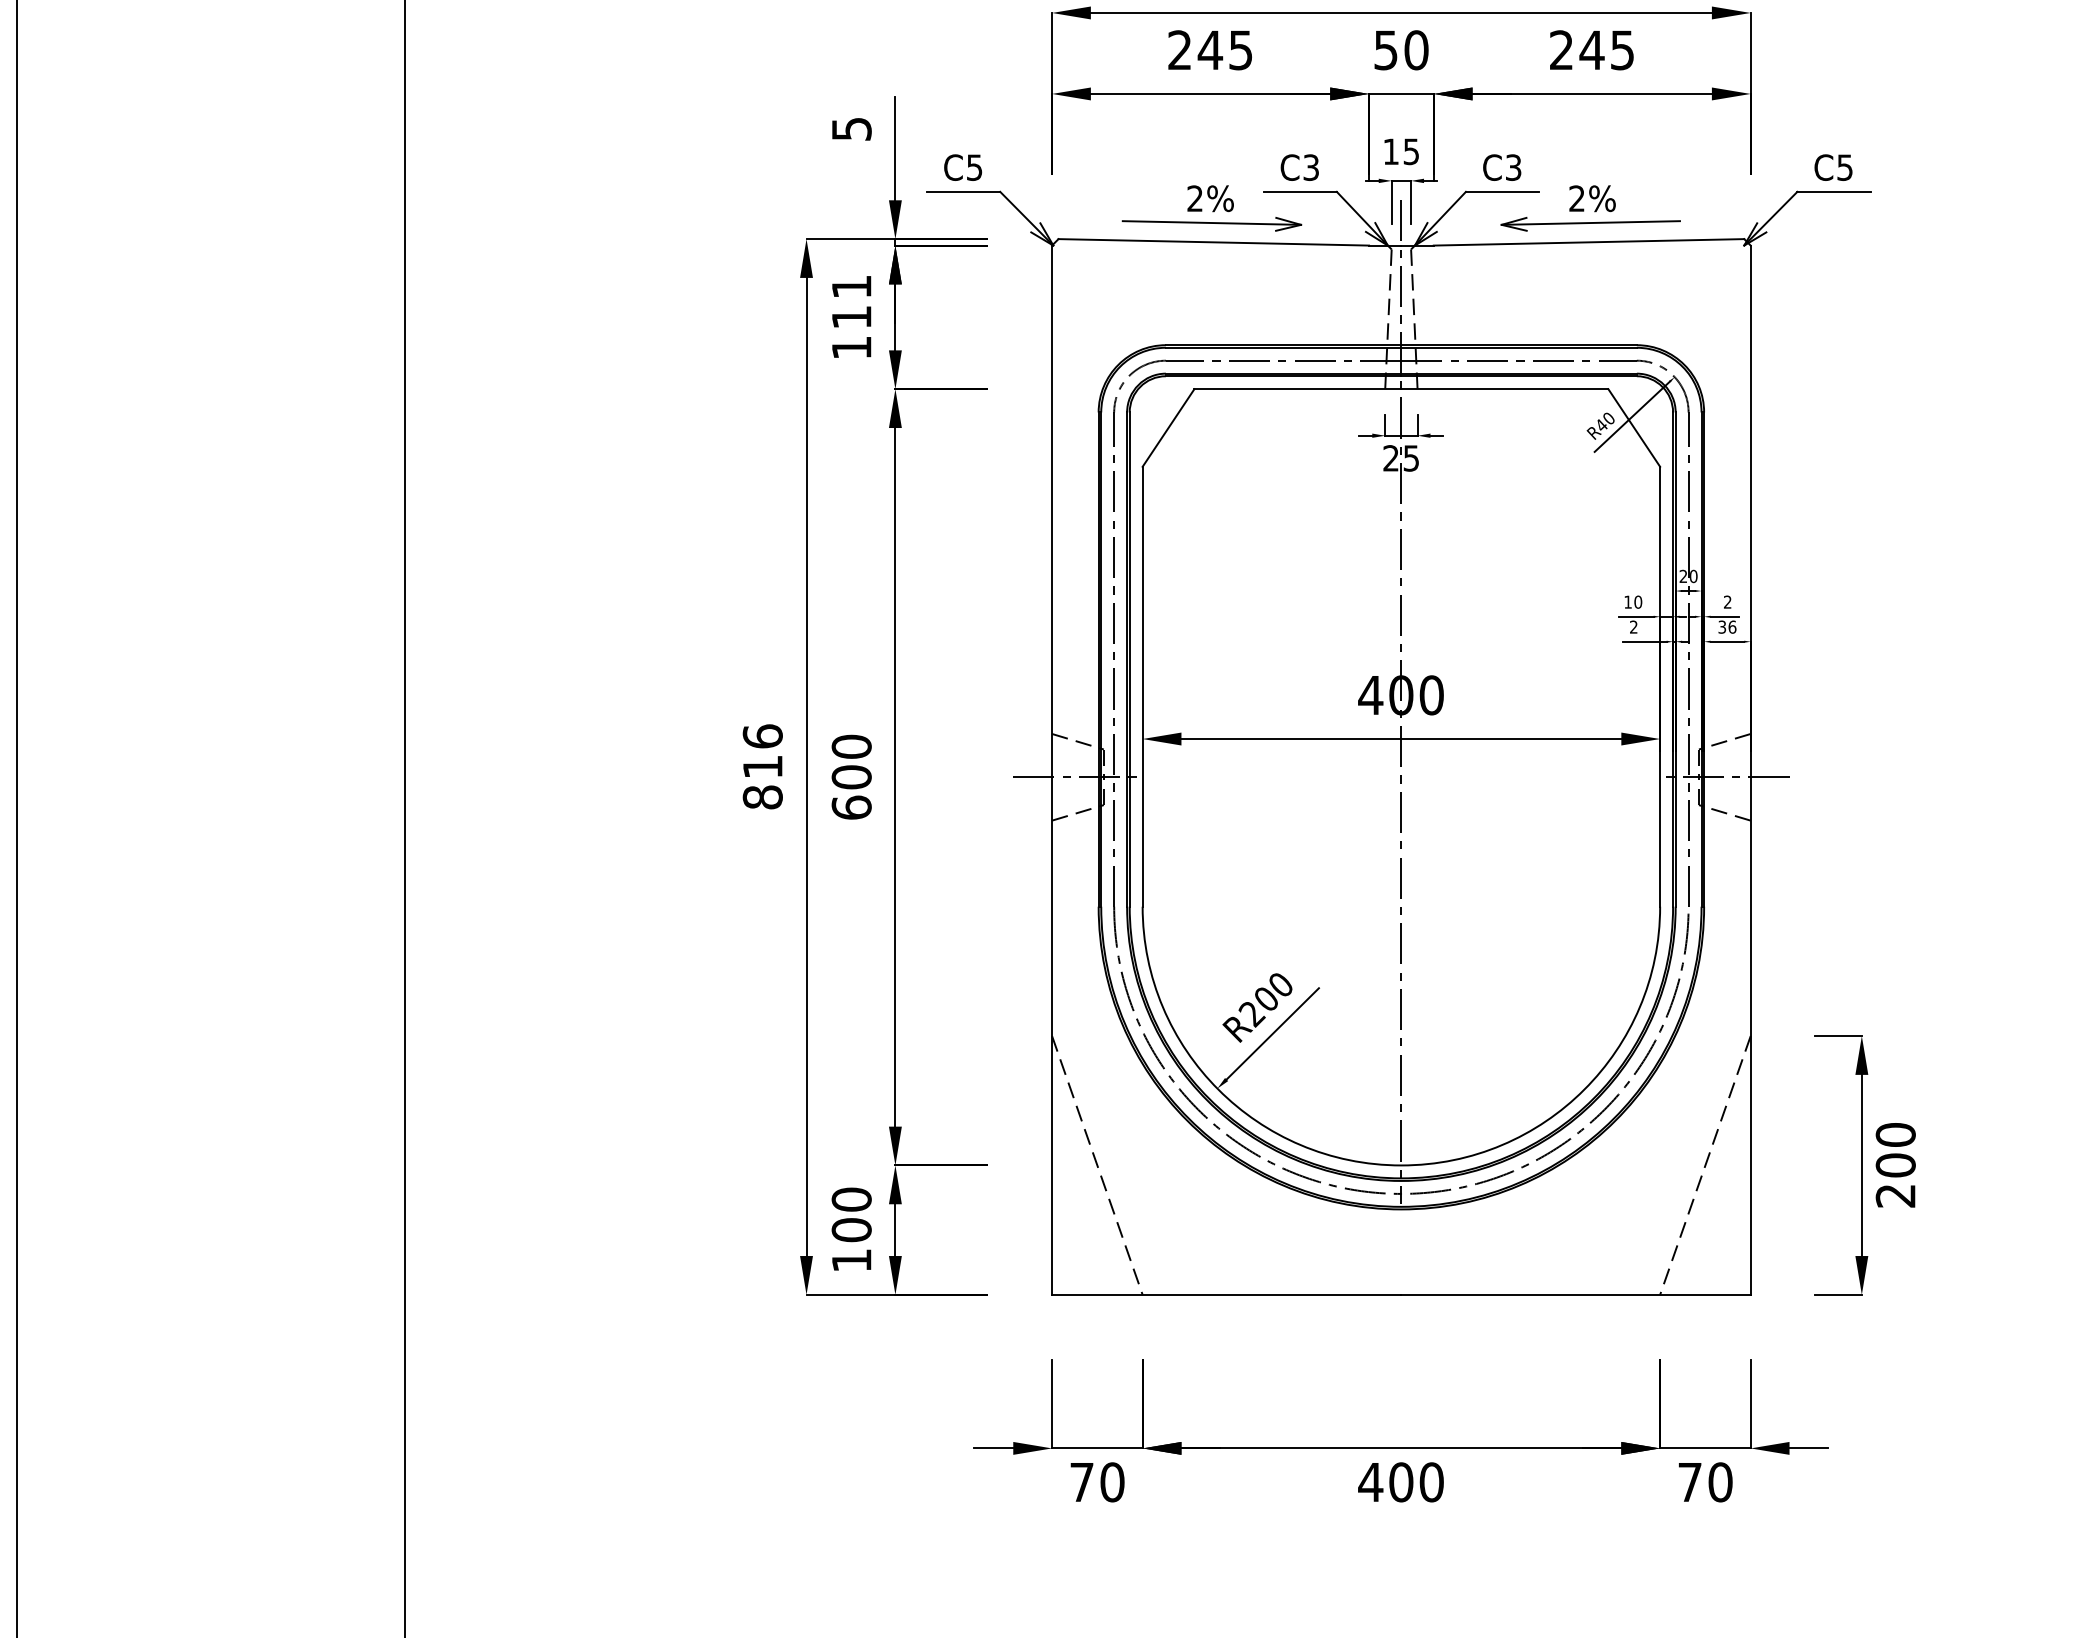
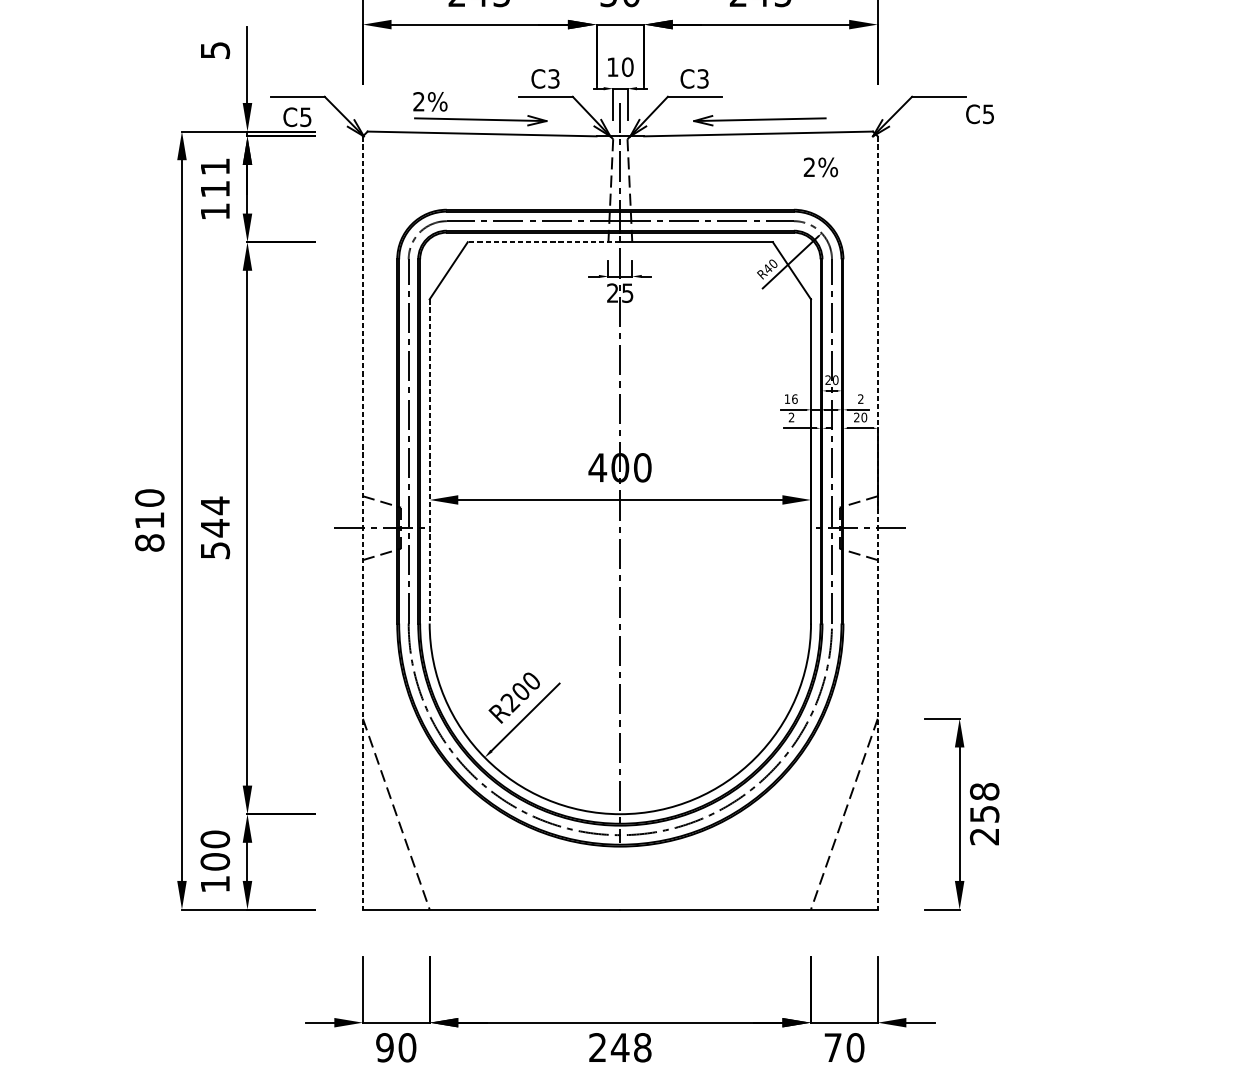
text: (1411, 151) -> (627, 67), 15 -> 10
text: (963, 167) -> (297, 117), moved
text: (1833, 167) -> (980, 114), moved
text: (1210, 198) -> (430, 101), moved
text: (1592, 198) -> (820, 167), moved
line: (1297, 389) -> (543, 242), solid -> dashed
text: (1638, 601) -> (795, 398), 10 -> 16
text: (1727, 626) -> (860, 417), 36 -> 20
line: (1142, 686) -> (429, 461), solid -> dashed
text: (762, 736) -> (149, 498), 816 -> 810
line: (1052, 770) -> (363, 523), solid -> dashed
line: (1750, 770) -> (877, 523), solid -> dashed
text: (851, 776) -> (215, 527), 600 -> 544
text: (1895, 1150) -> (984, 803), 200 -> 258
text: (1081, 1482) -> (384, 1047), 70 -> 90
text: (1400, 1482) -> (619, 1047), 400 -> 248

